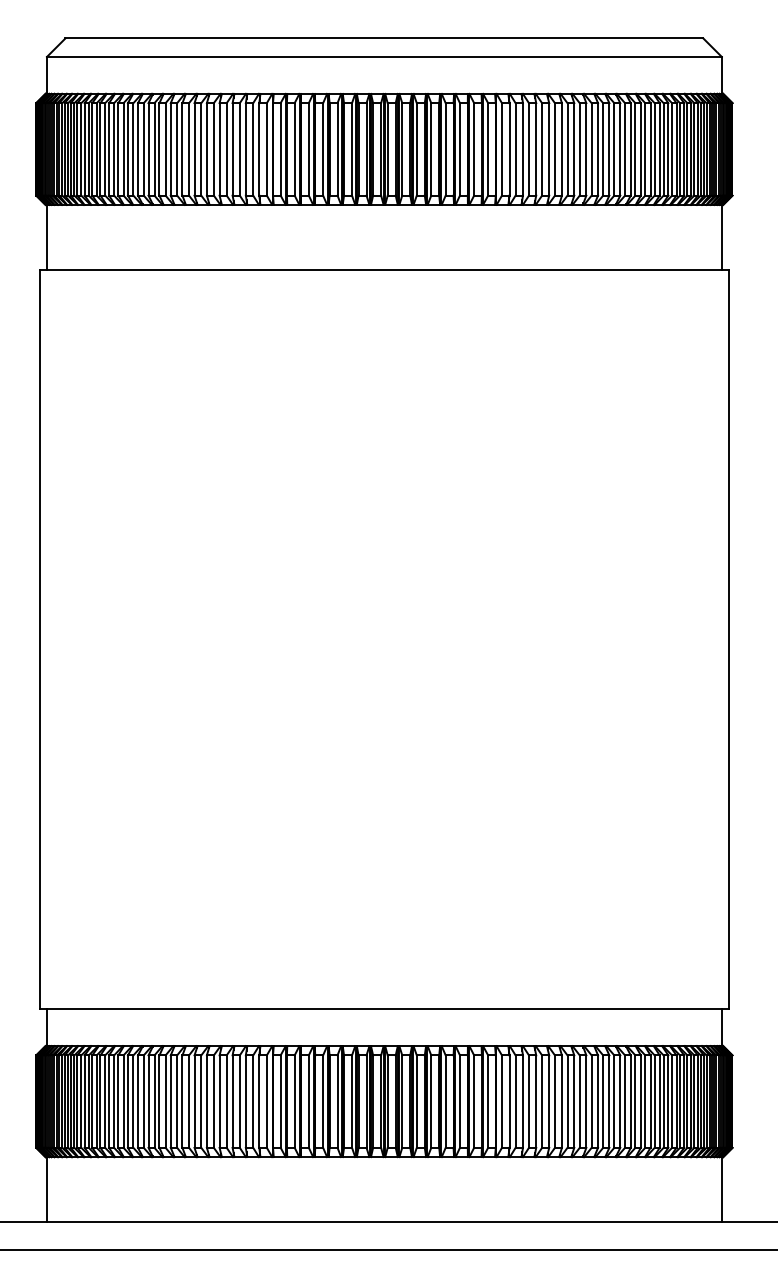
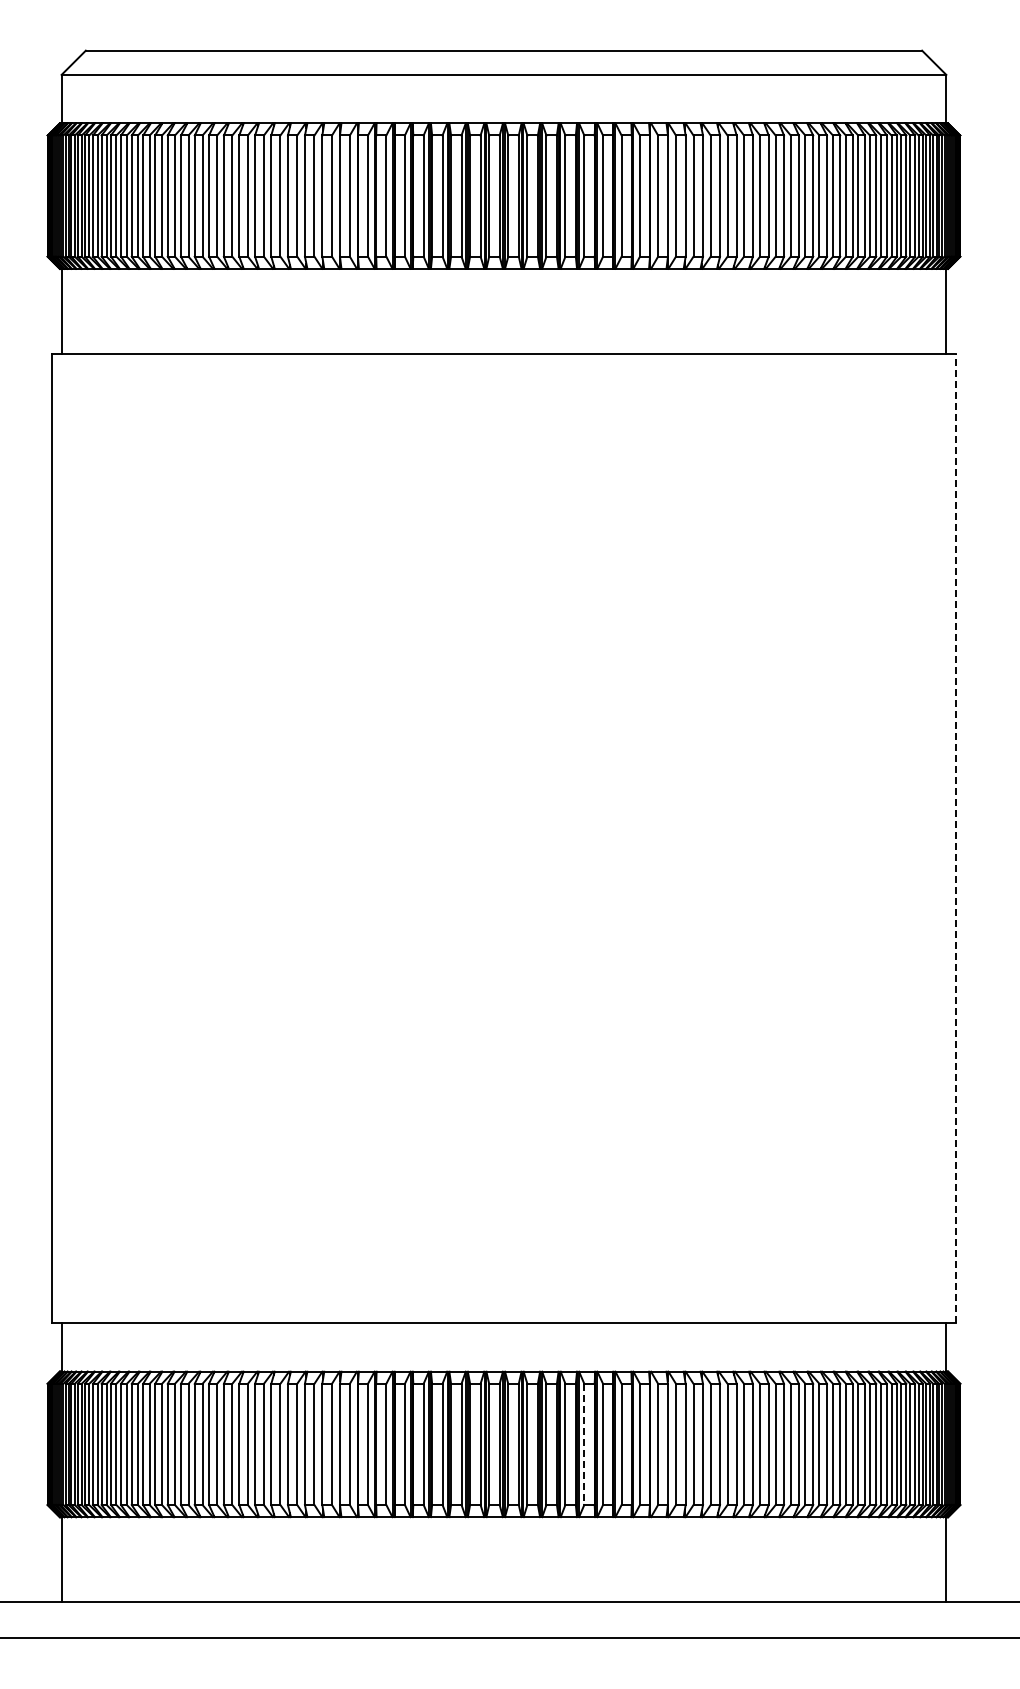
line: (729, 639) -> (956, 838), solid -> dashed
line: (445, 1101) -> (584, 1444), solid -> dashed

